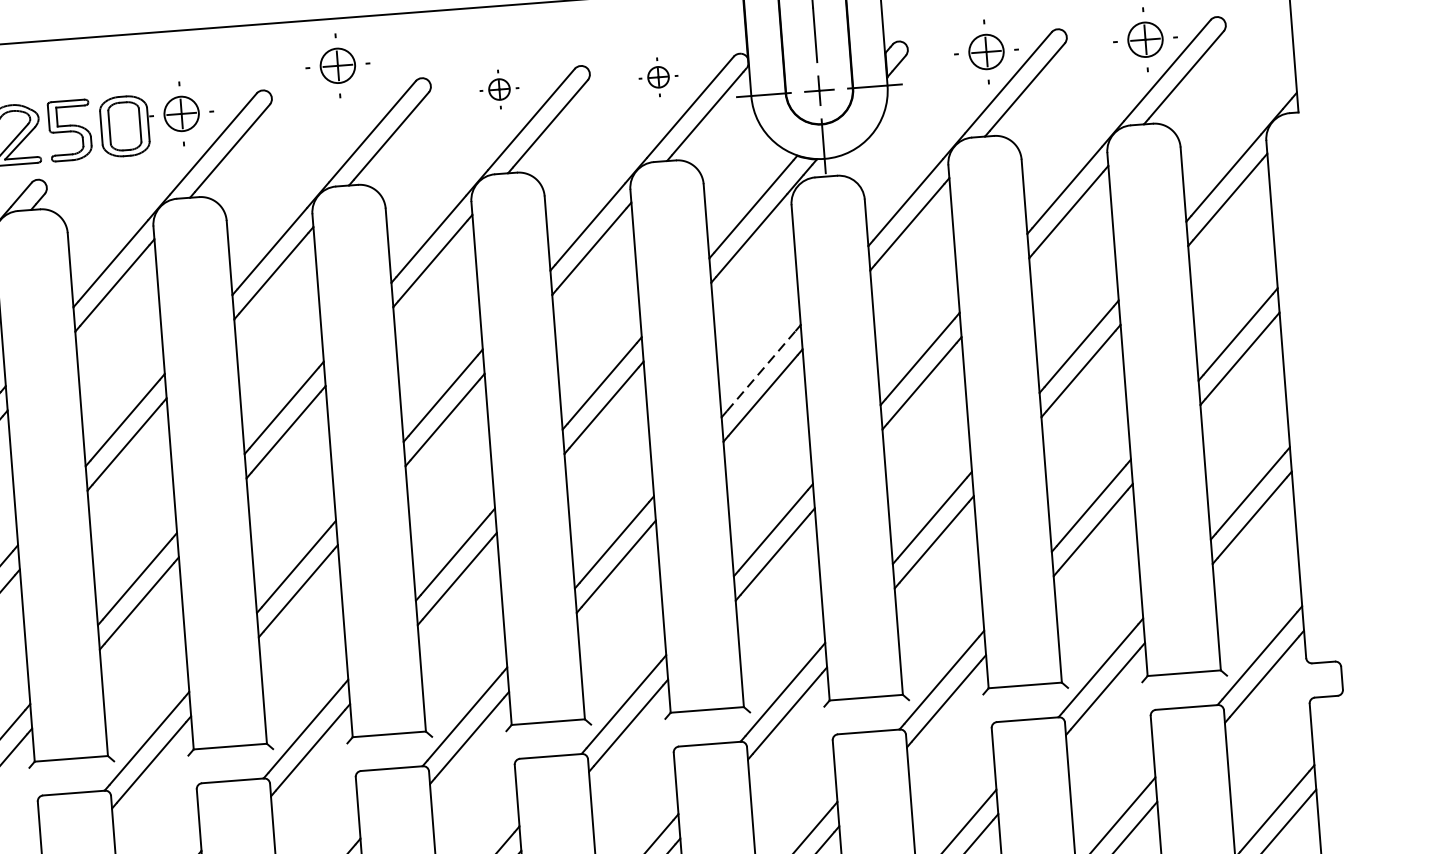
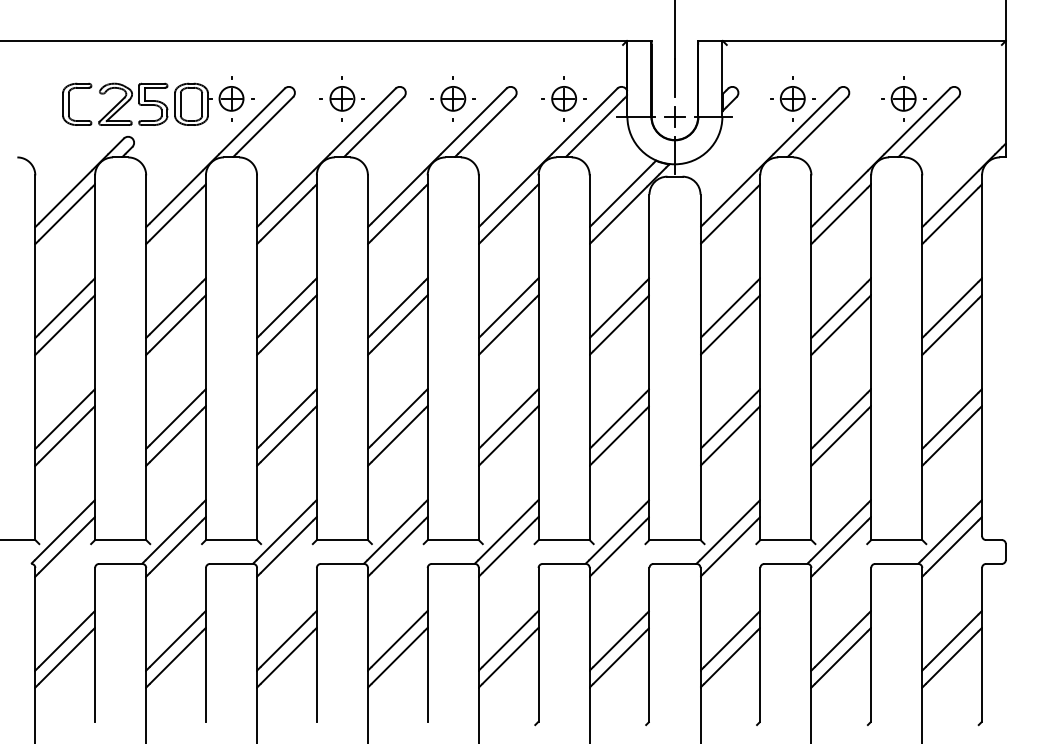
part: (336, 65) -> (341, 98), moved
part: (657, 76) -> (563, 98), size x1.67
part: (498, 89) -> (452, 98), size x1.67
line: (761, 371) -> (619, 308), dashed -> solid

